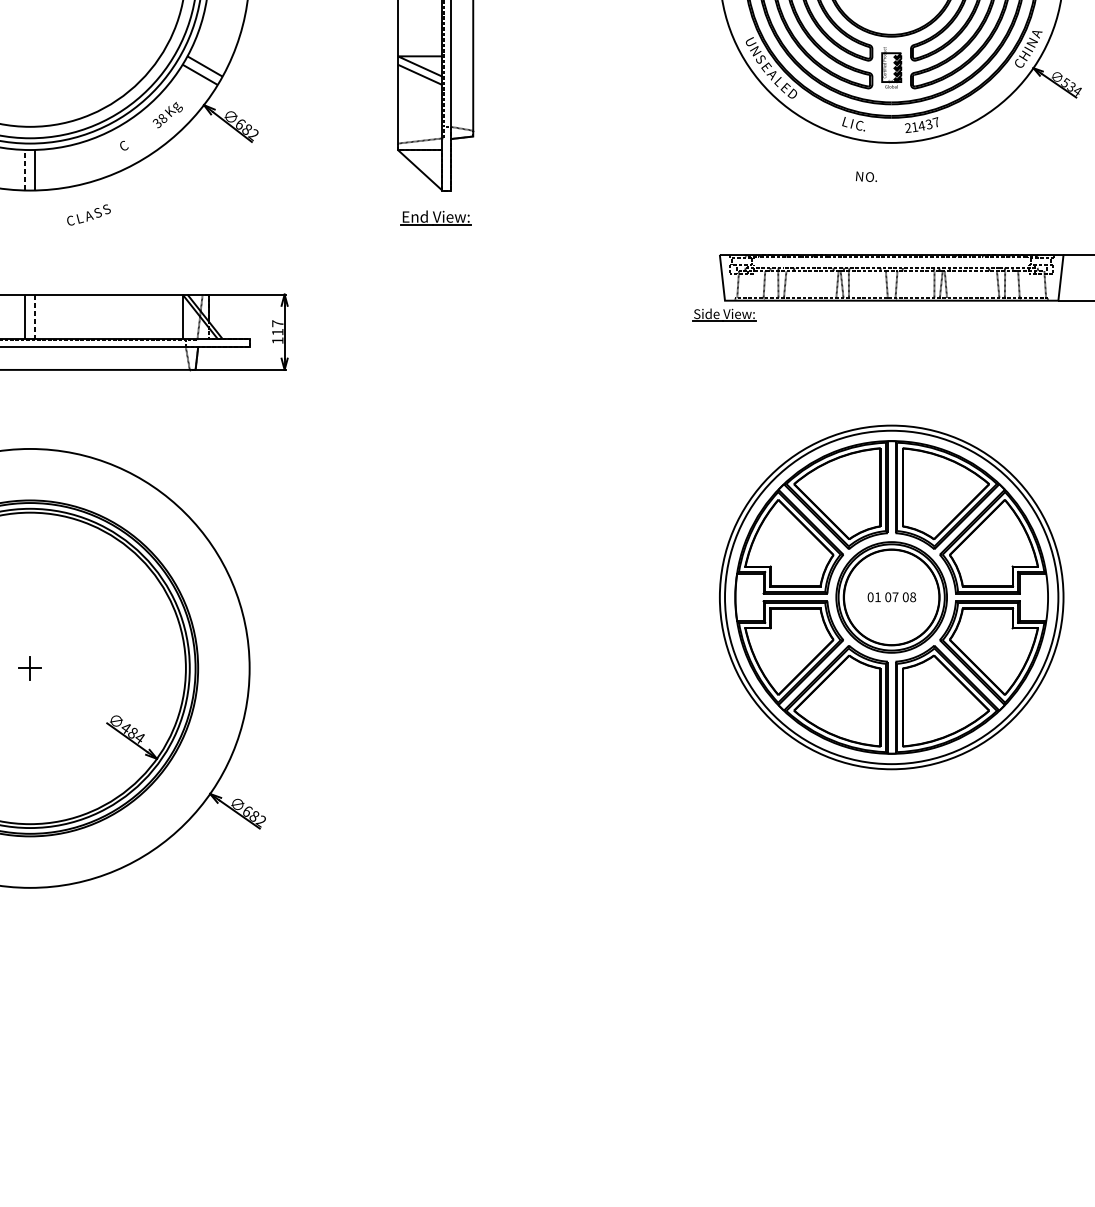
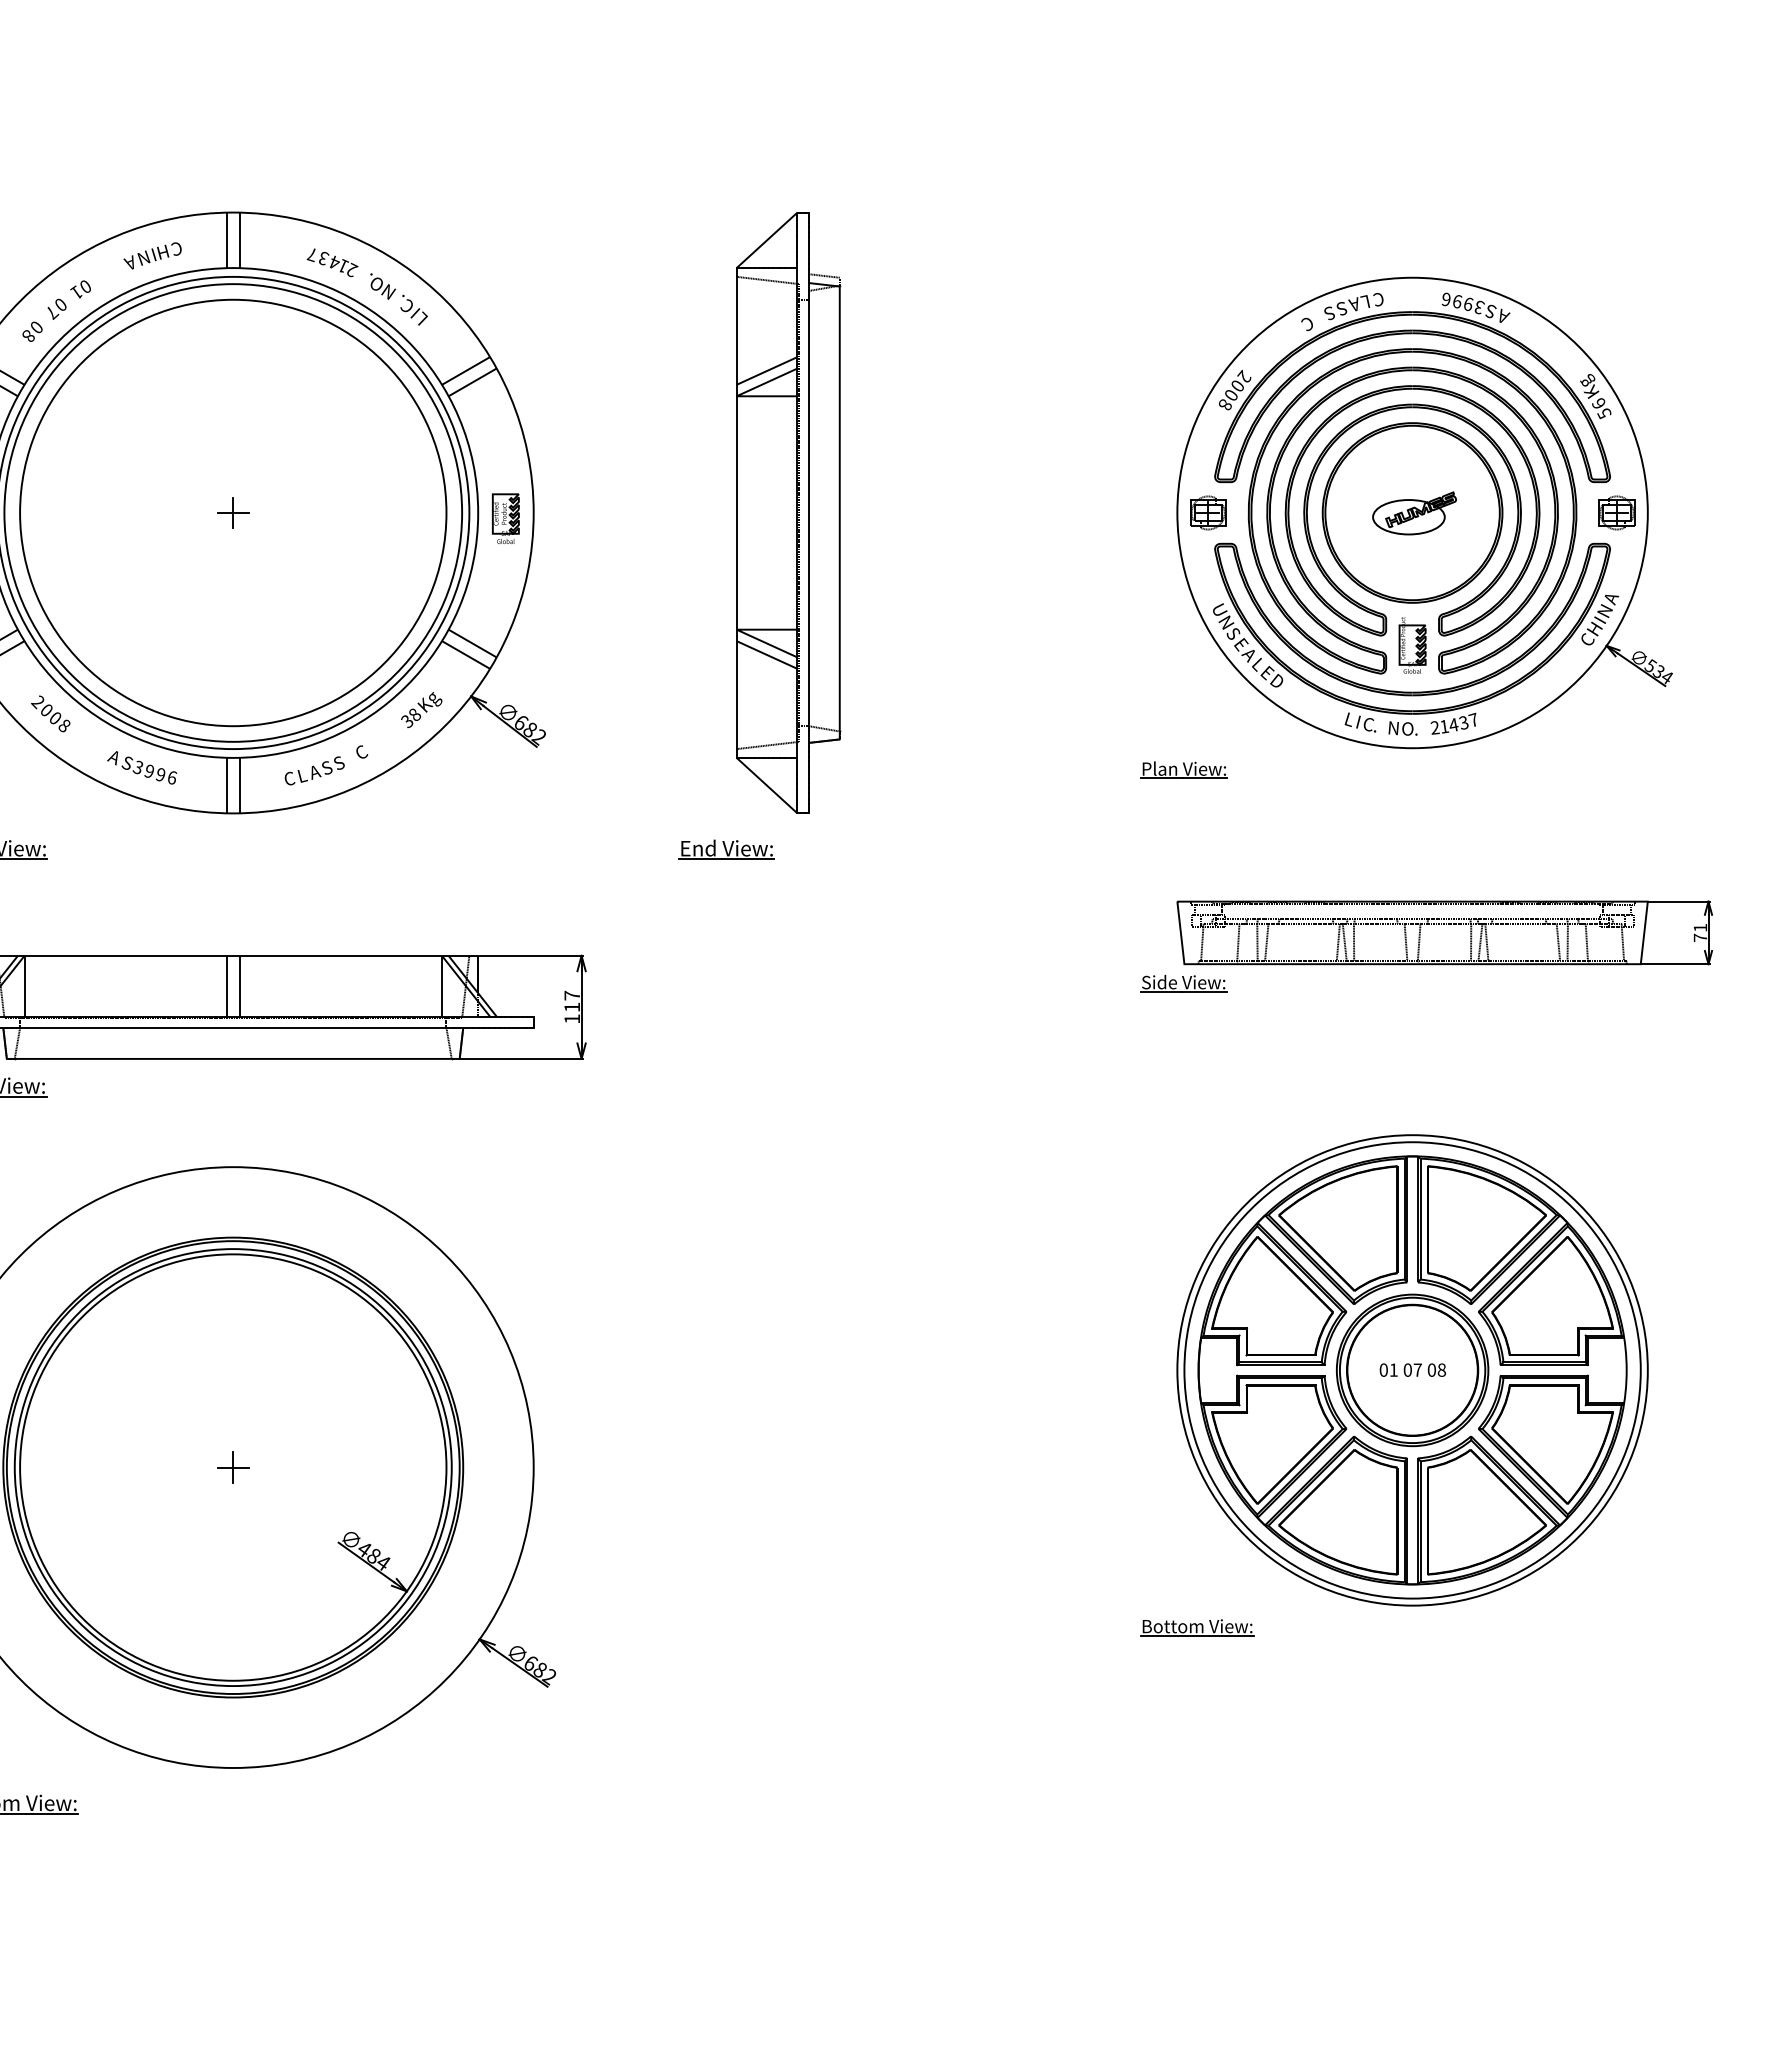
part: (724, 158) -> (1183, 769), added
line: (25, 170) -> (226, 785), dashed -> solid
text: (866, 176) -> (1402, 728), moved
text: (88, 214) -> (314, 770), moved
part: (435, 217) -> (726, 849), moved
line: (34, 317) -> (239, 986), dashed -> solid
part: (734, 785) -> (1197, 1627), added

